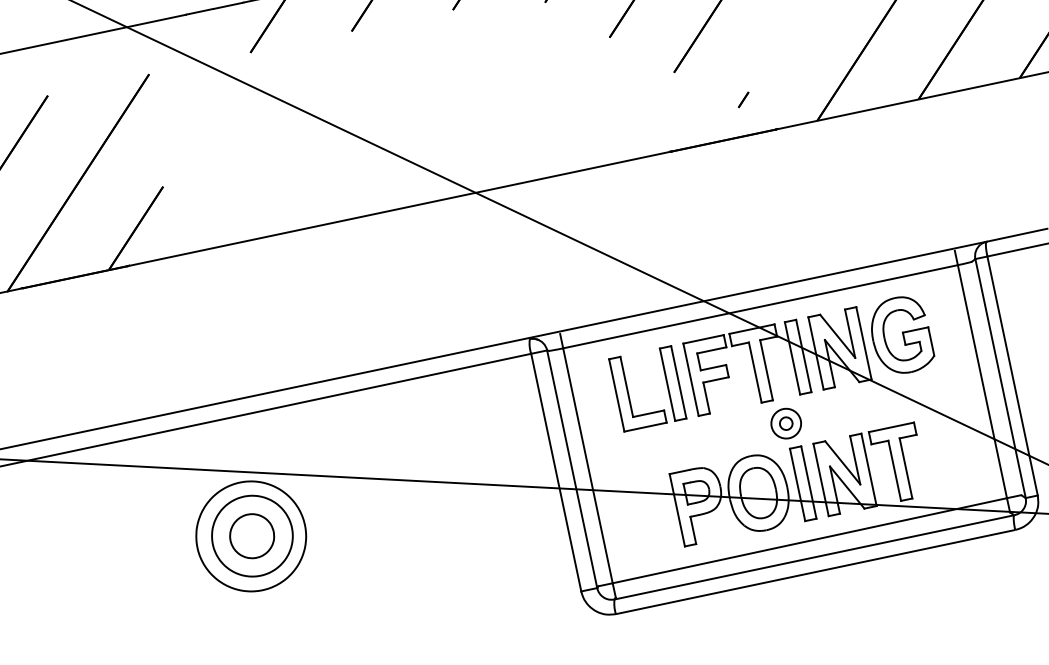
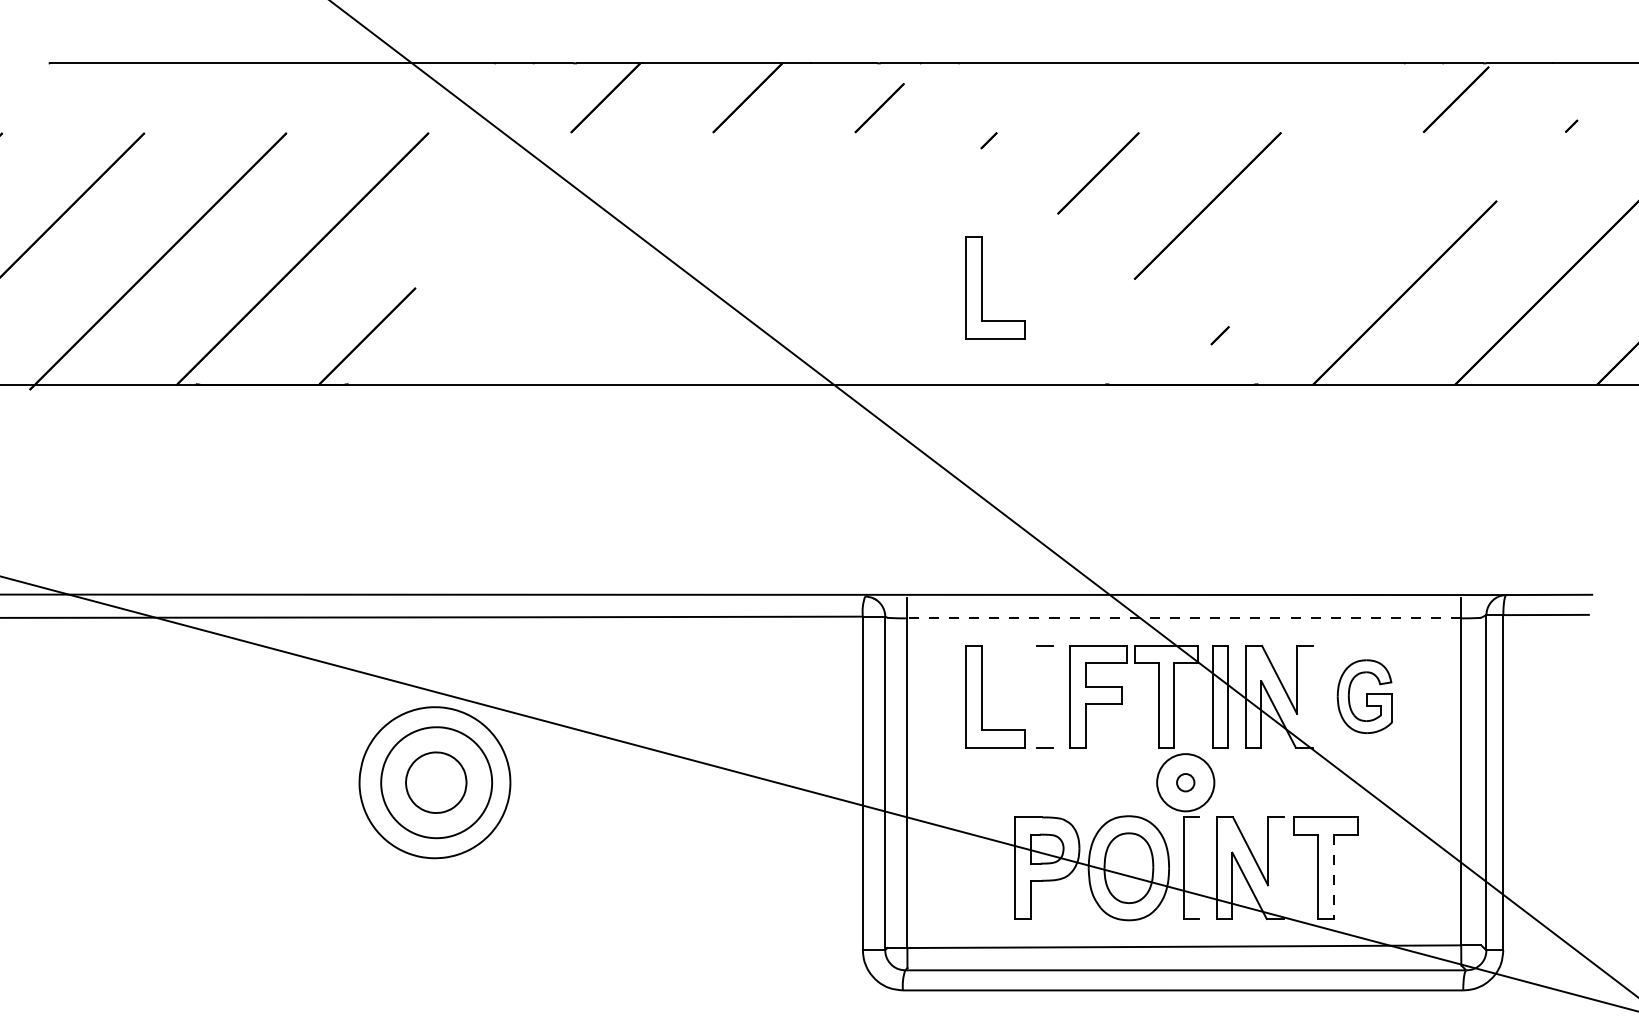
part: (567, 101) -> (982, 287), added
line: (760, 306) -> (1184, 618), solid -> dashed
part: (900, 335) -> (1364, 696), size x0.7
line: (863, 343) -> (1312, 696), removed
line: (679, 382) -> (1053, 696), removed
line: (667, 384) -> (1037, 696), removed
circle: (786, 423) -> (1185, 782), size x1.4
line: (905, 469) -> (1333, 877), solid -> dashed
line: (868, 470) -> (1283, 868), removed
line: (808, 482) -> (1199, 868), removed

